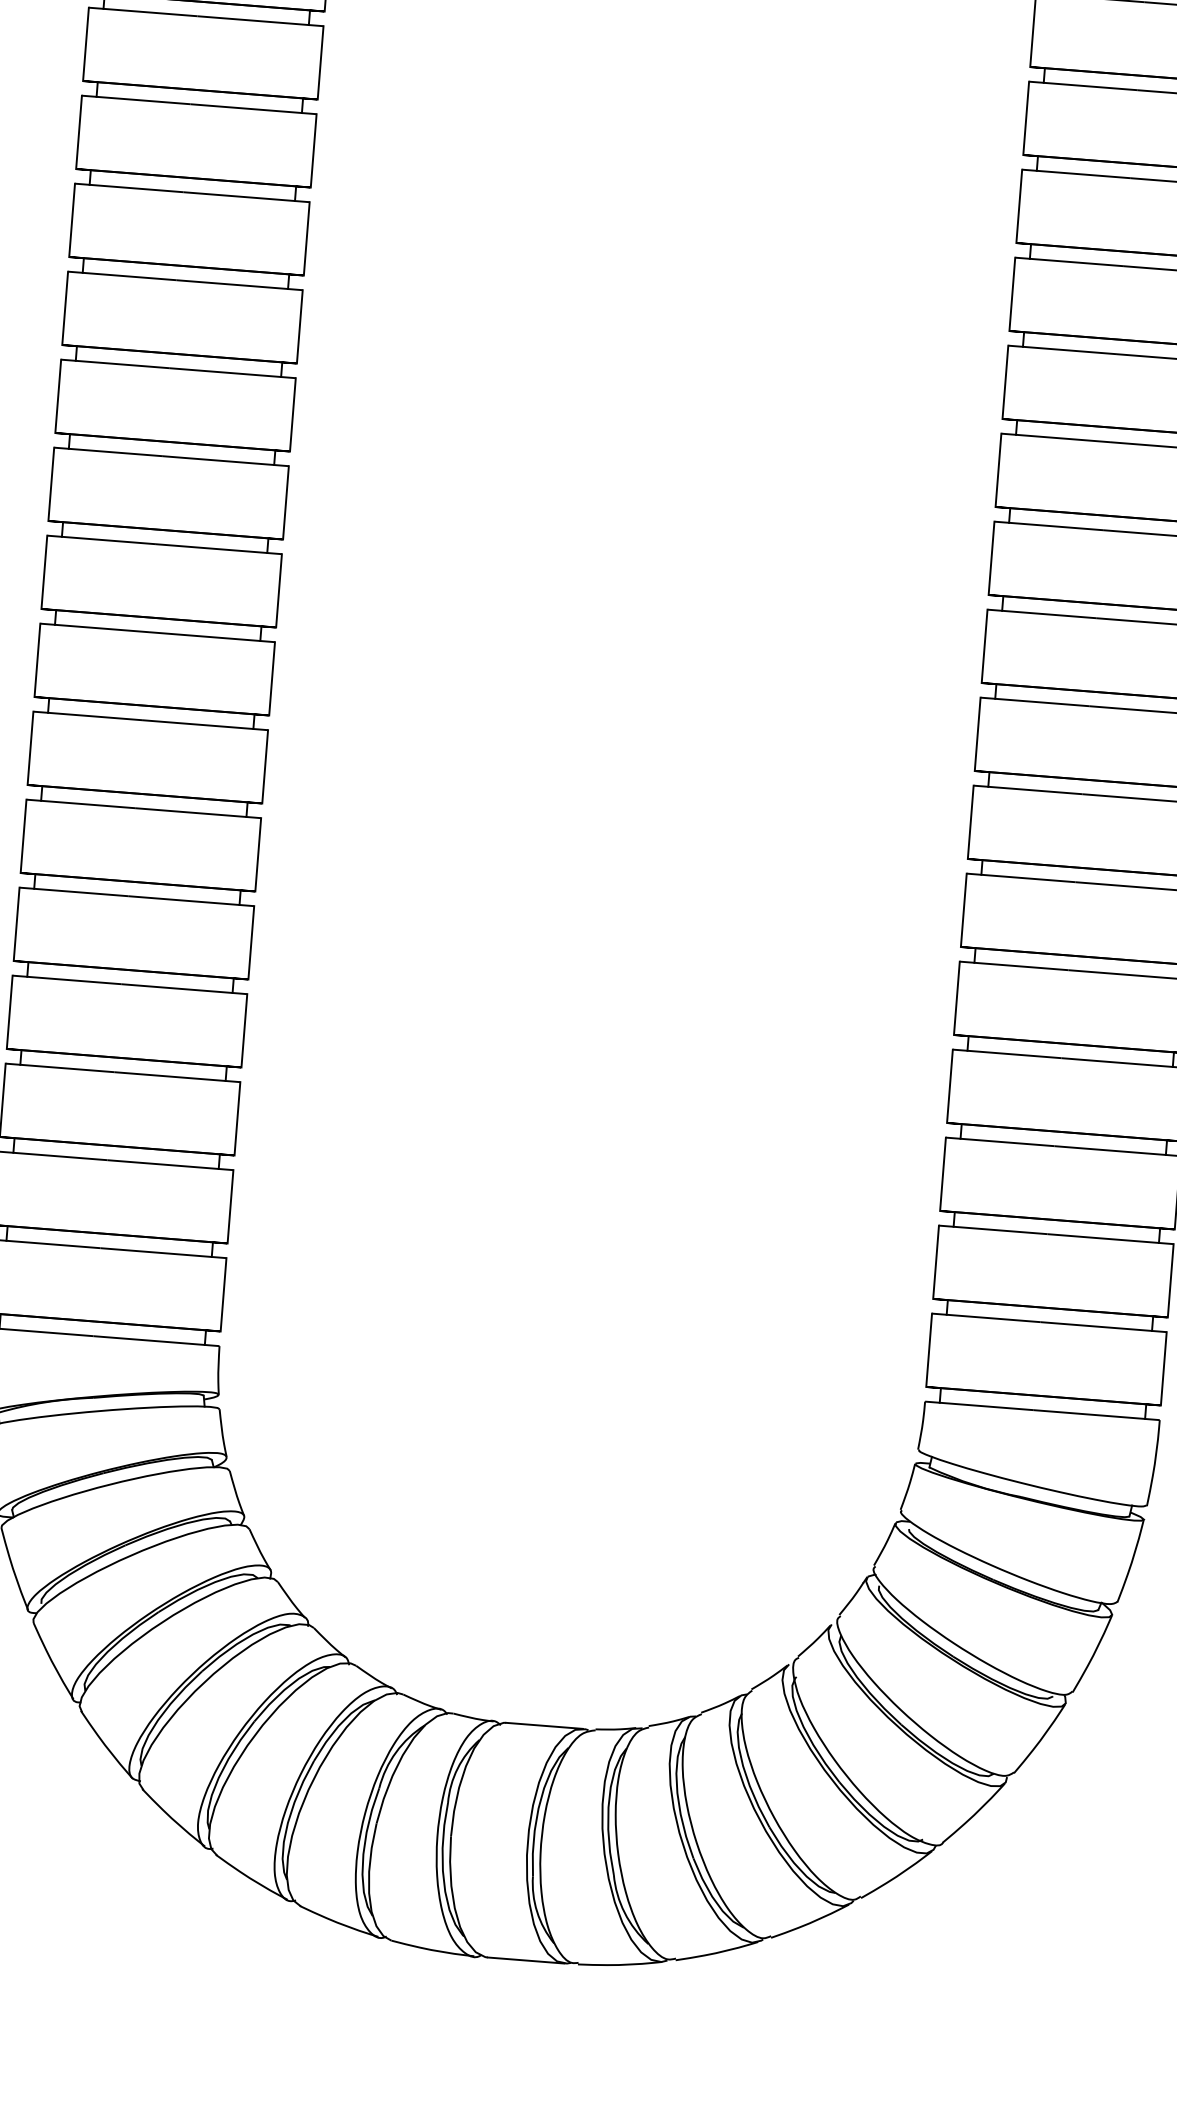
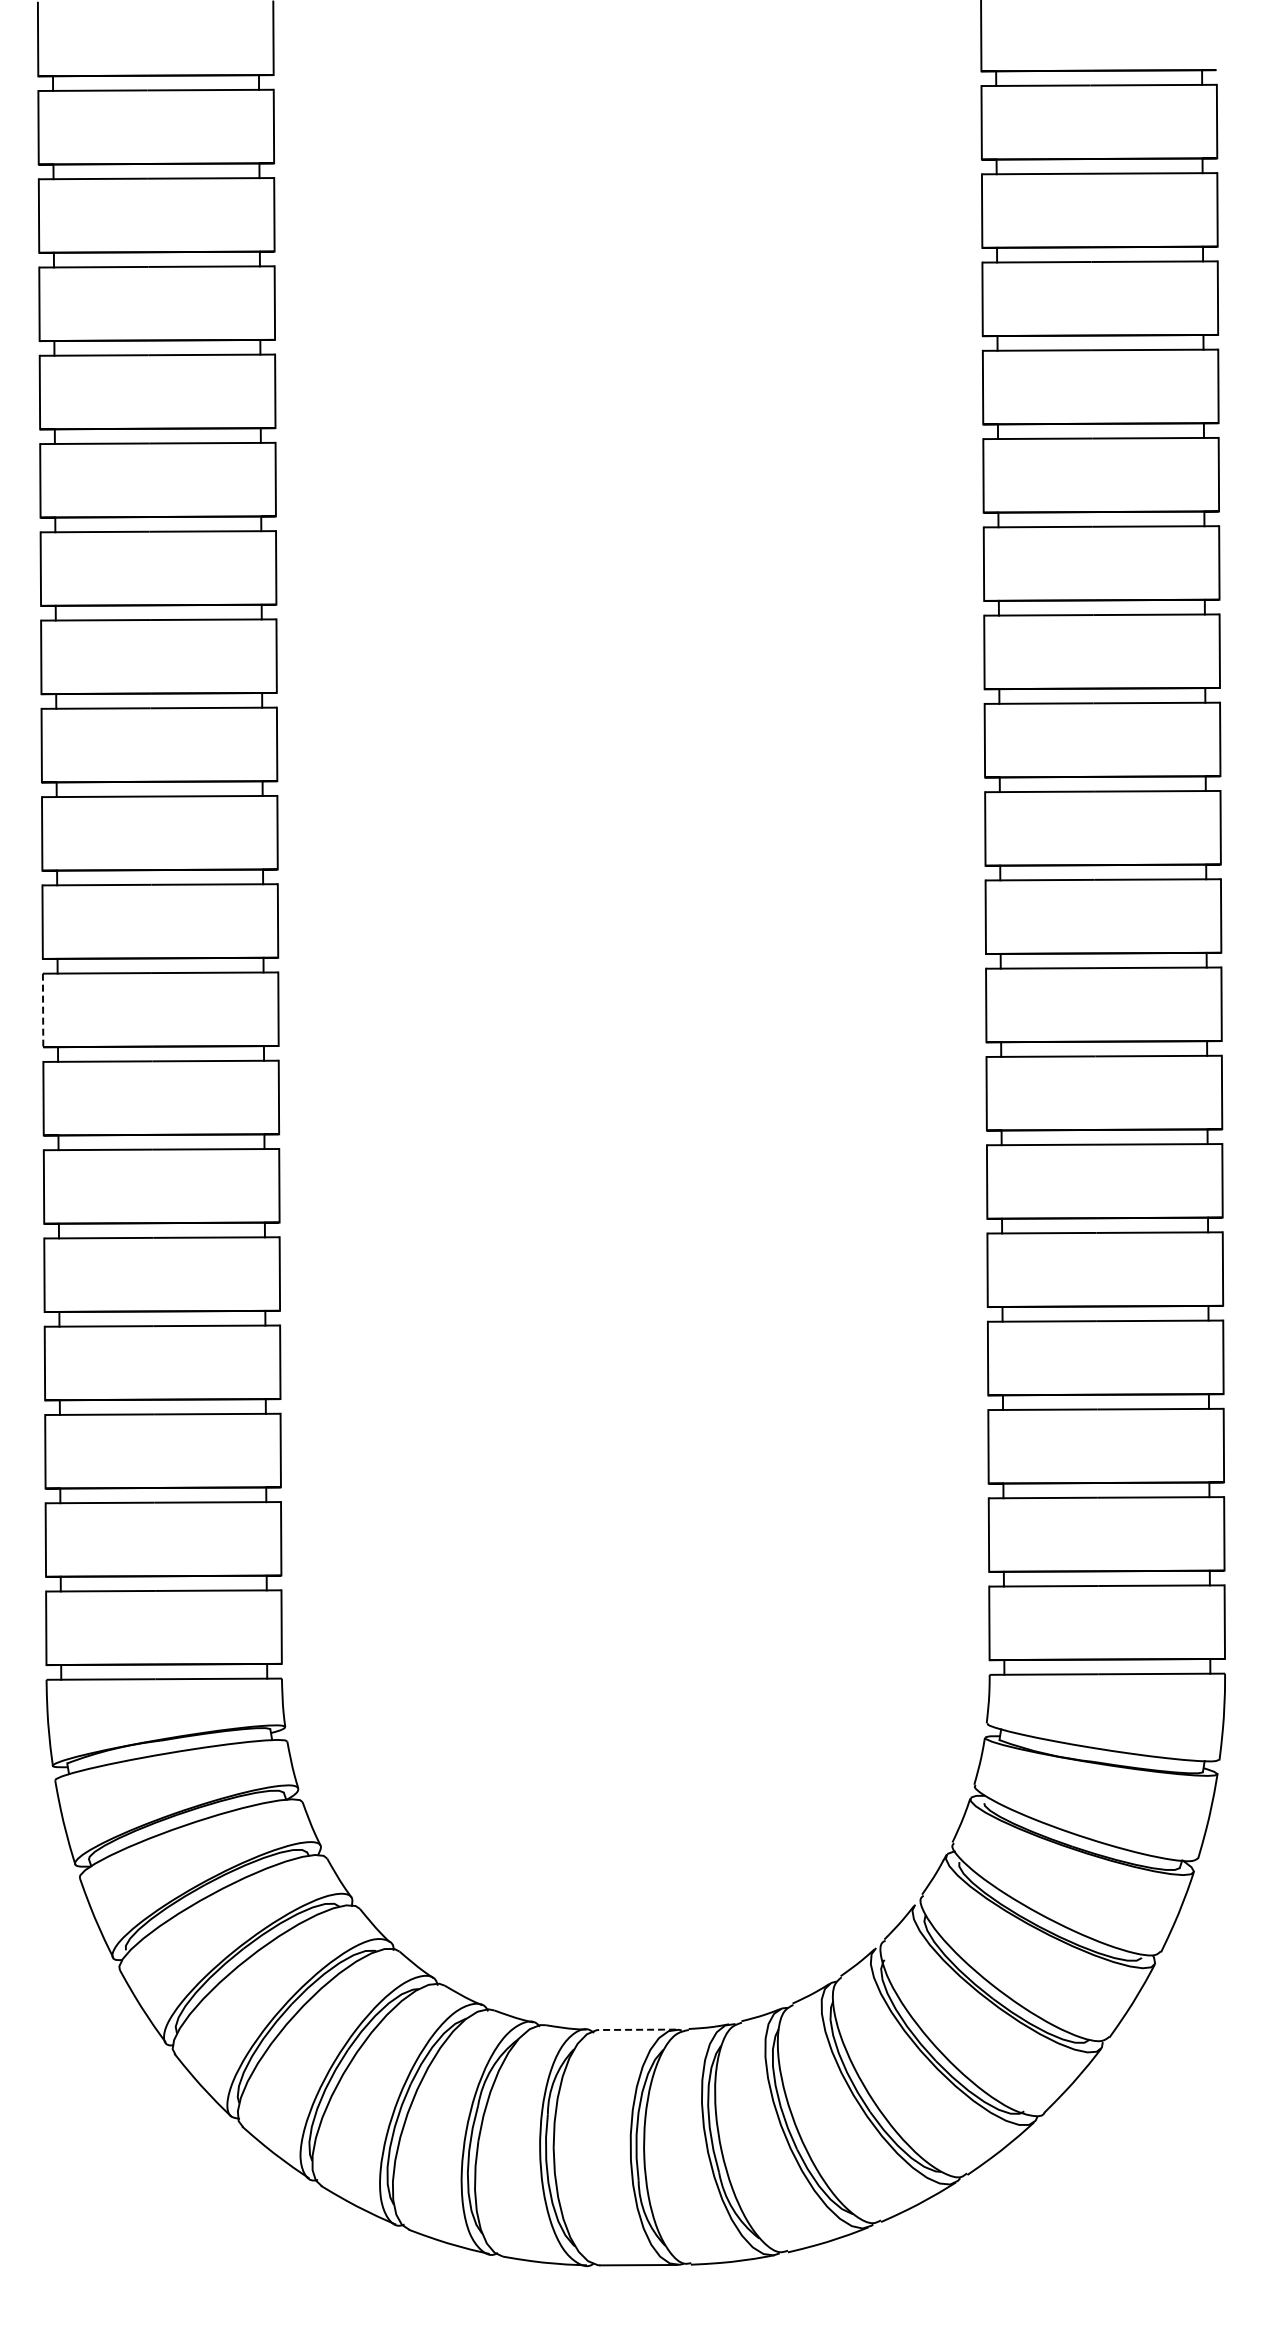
line: (37, 660) -> (43, 1010), solid -> dashed
line: (544, 1725) -> (637, 2029), solid -> dashed

